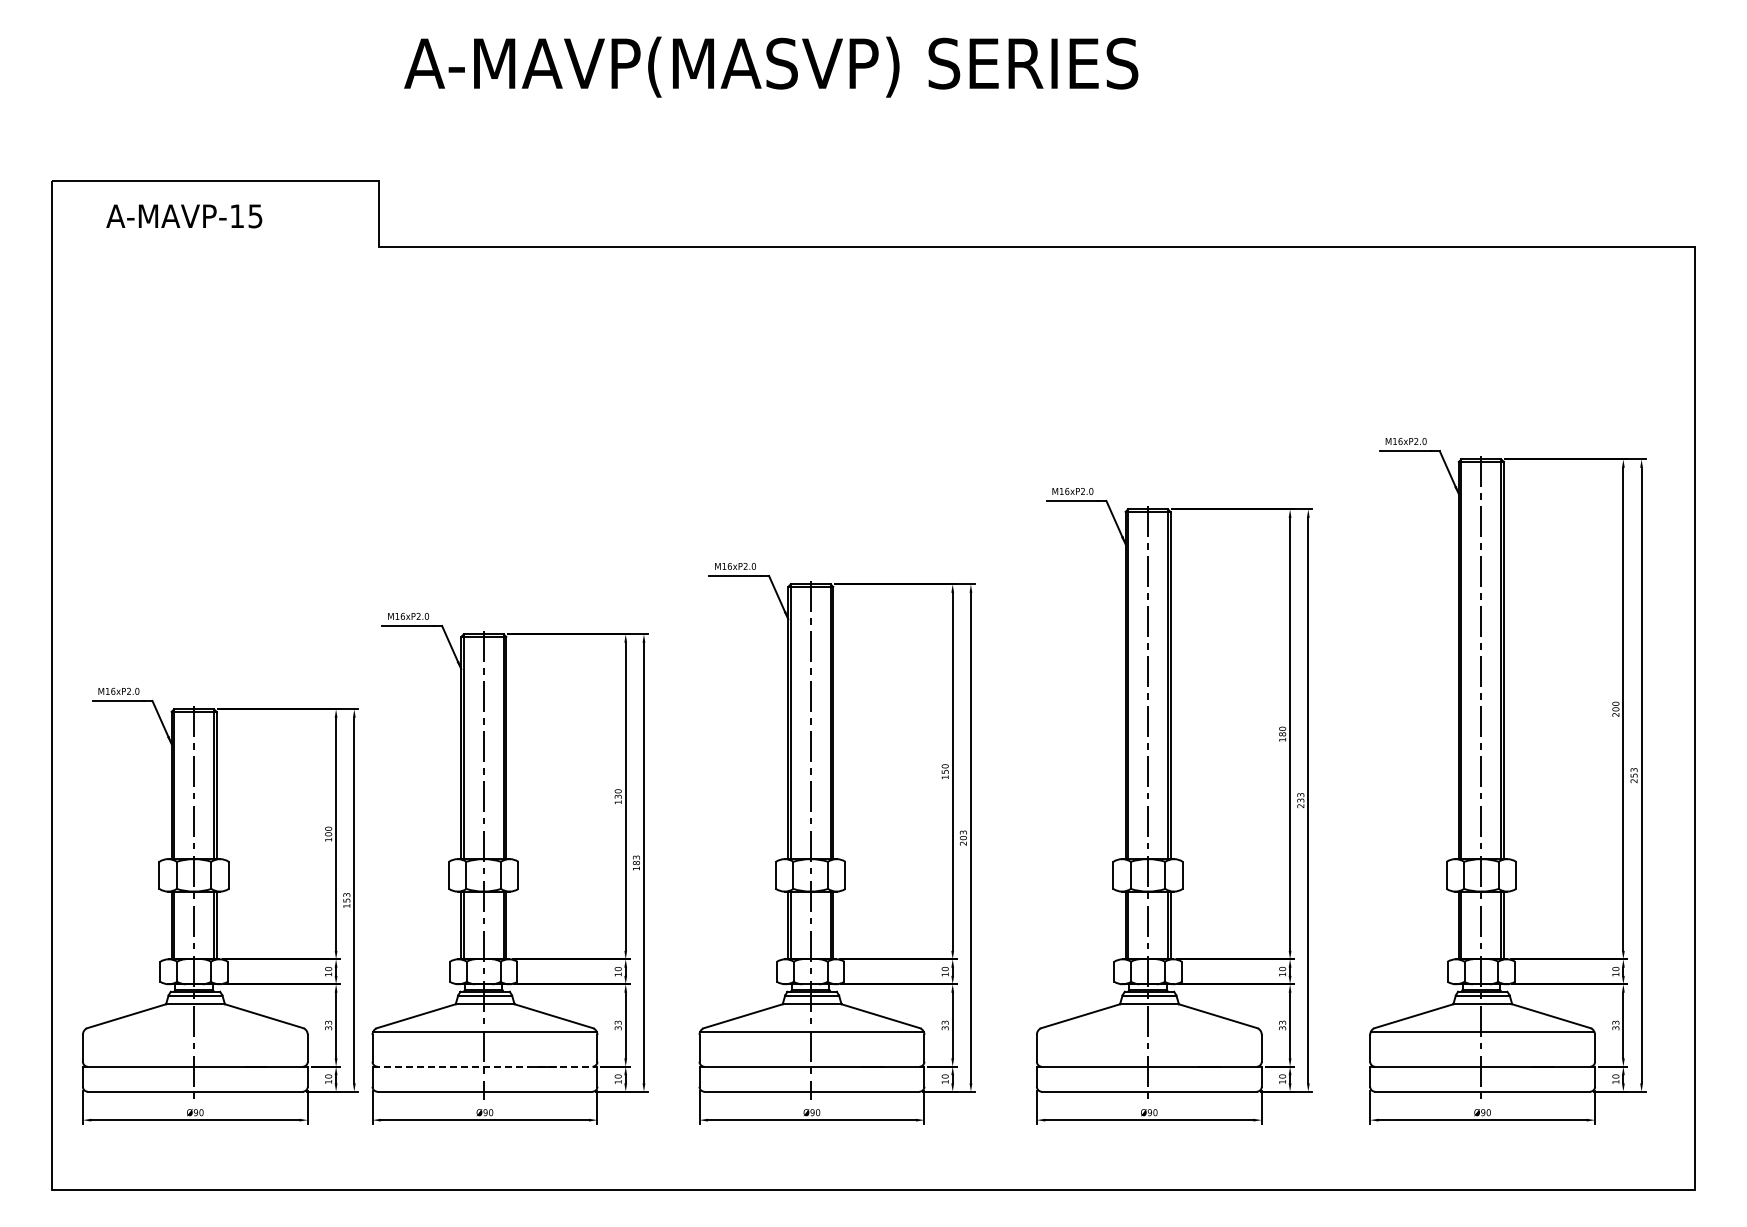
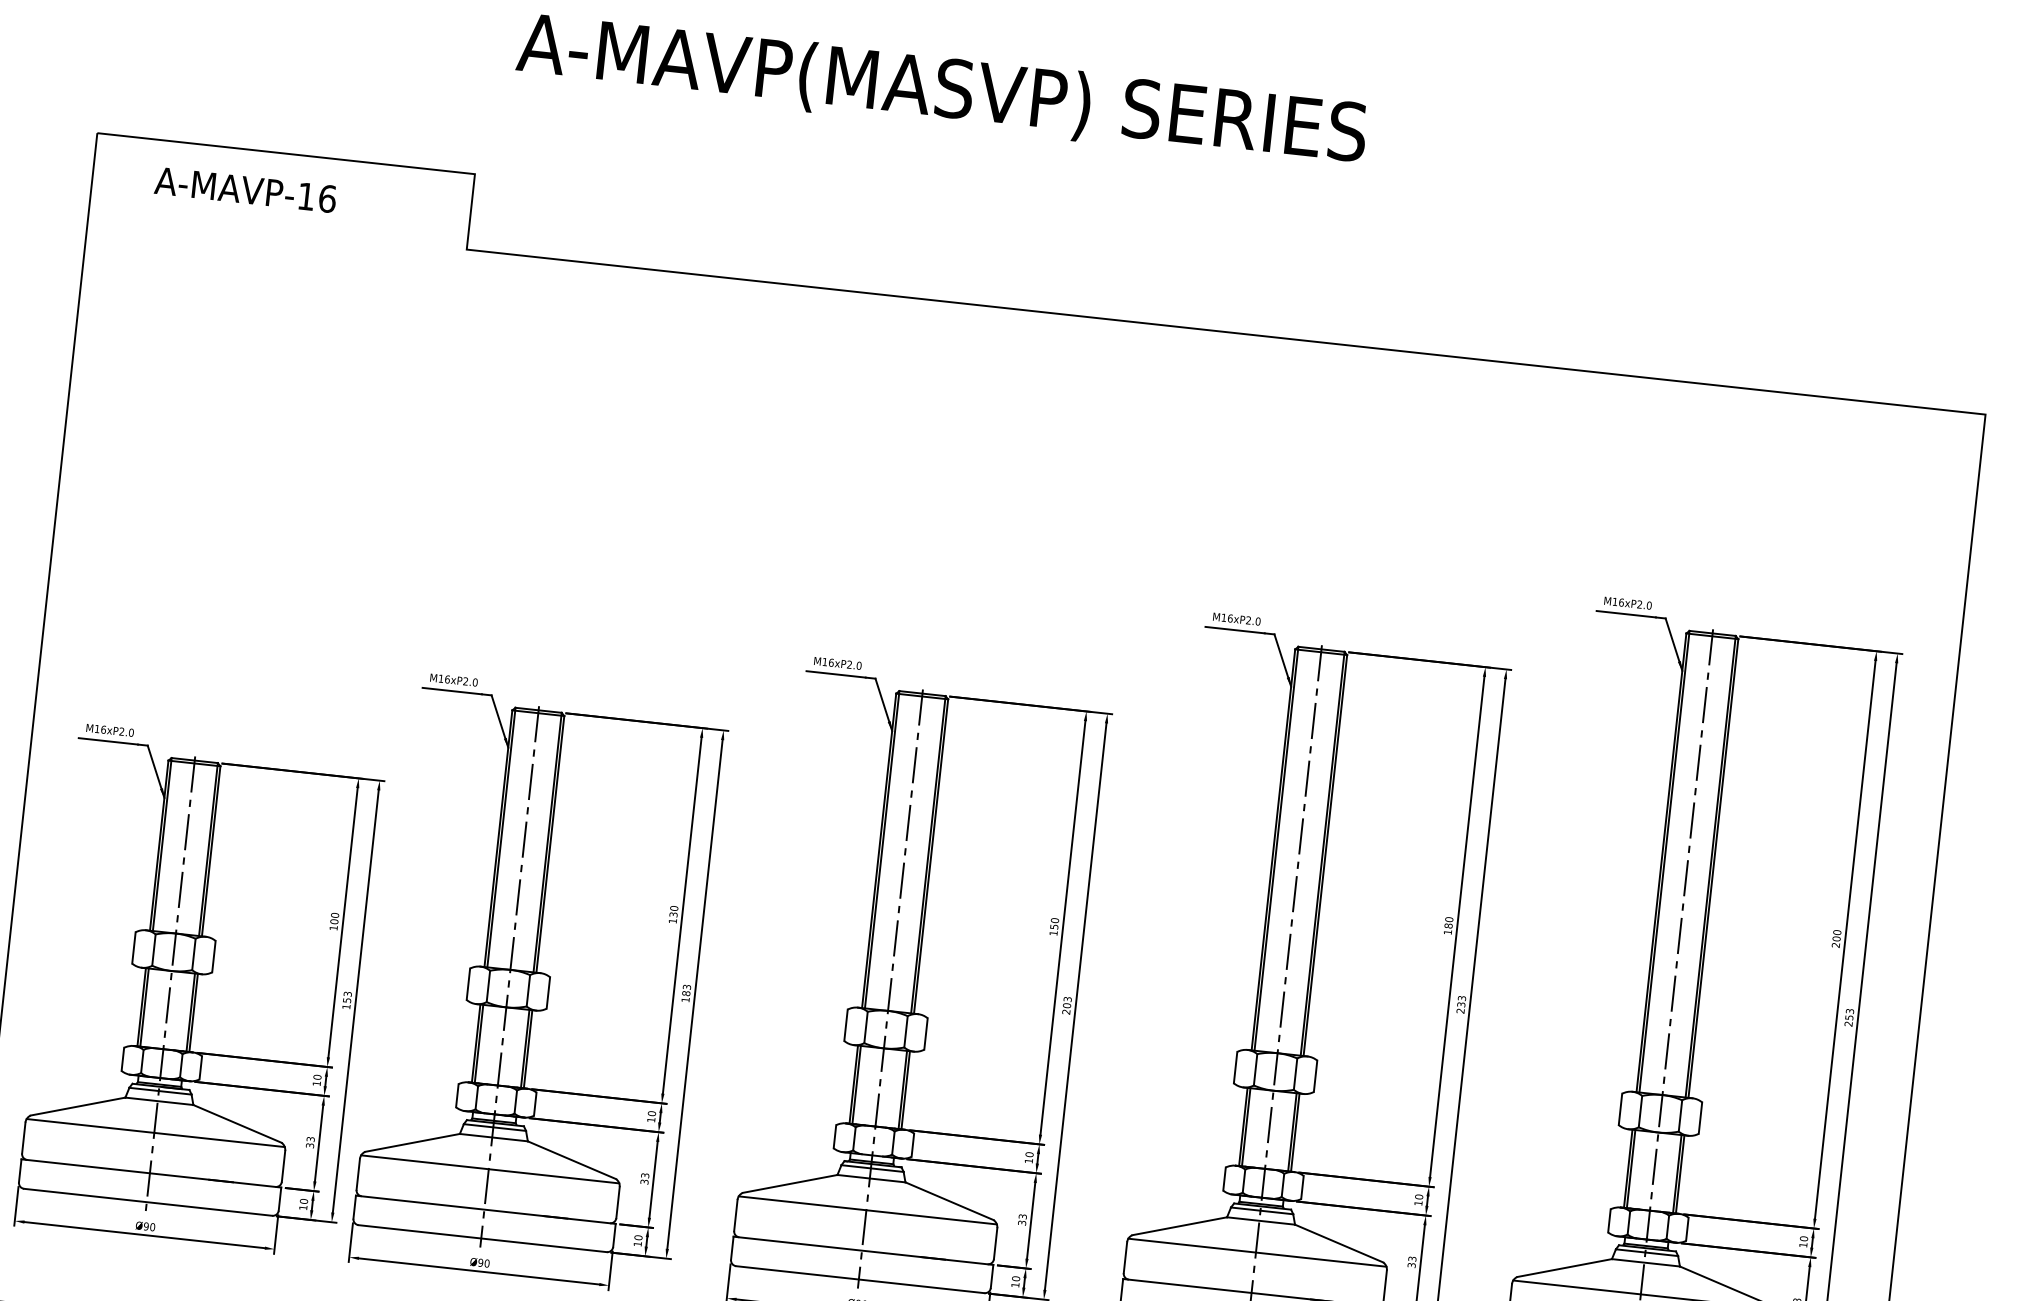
text: (255, 216) -> (327, 199), A-MAVP-15 -> A-MAVP-16
line: (195, 1031) -> (155, 1132), added
line: (1149, 1031) -> (1257, 1252), added
line: (485, 1066) -> (486, 1209), dashed -> solid

